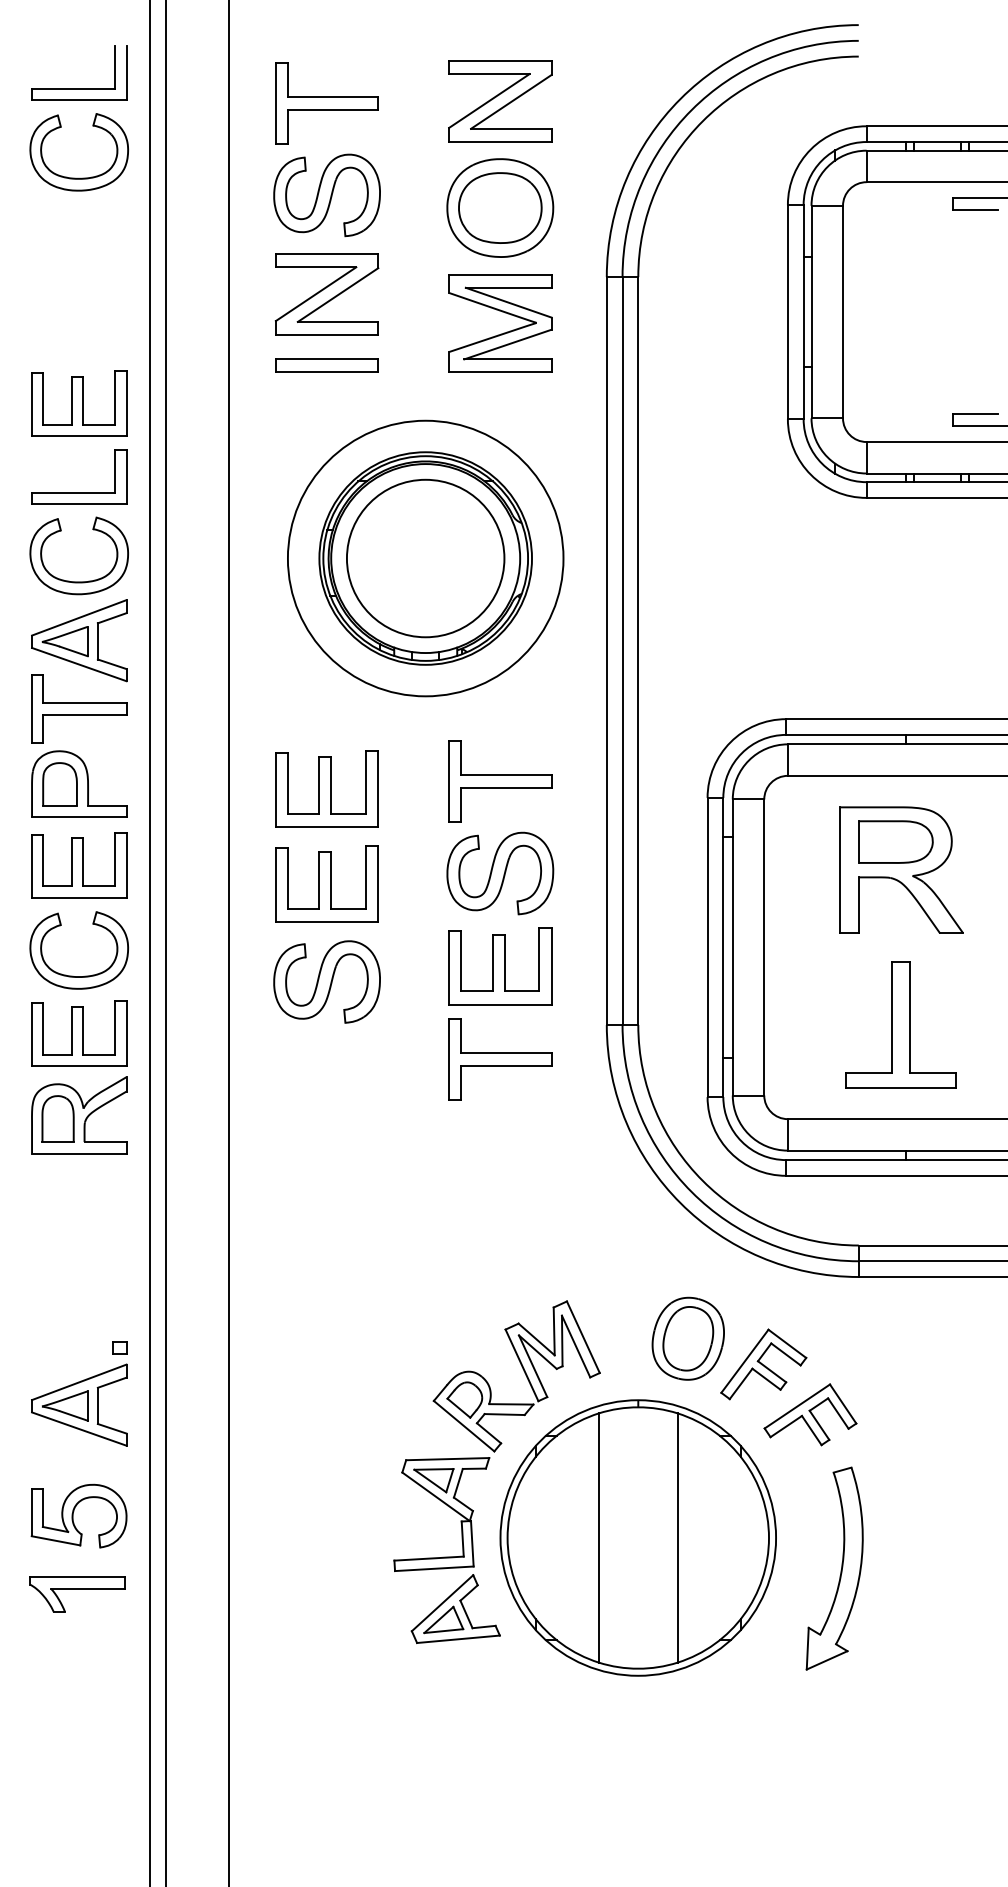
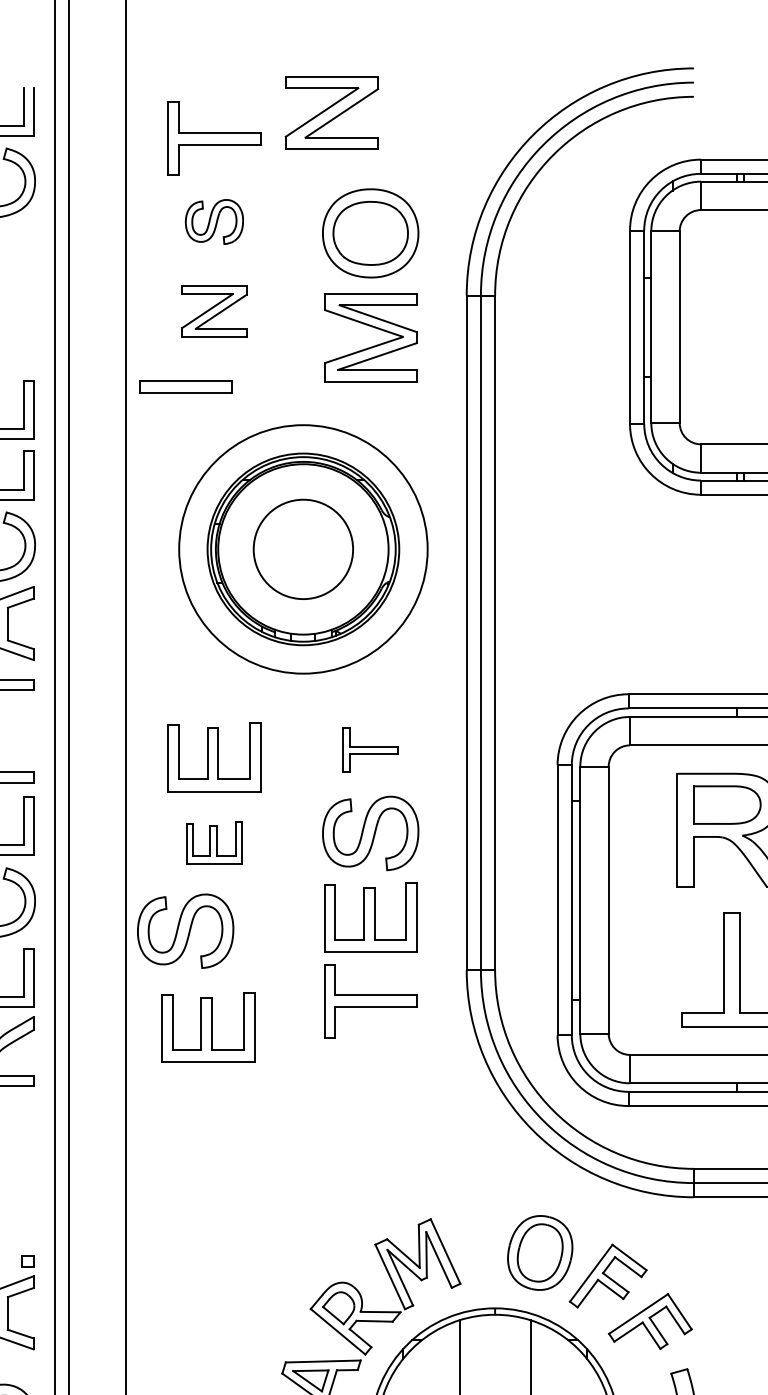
part: (500, 101) -> (332, 112), moved
part: (326, 195) -> (213, 222), size x0.6
part: (326, 294) -> (213, 311), size x0.7
part: (326, 365) -> (185, 387), moved
circle: (425, 558) -> (303, 549), size x0.7
part: (500, 781) -> (370, 750), size x0.6
part: (326, 883) -> (213, 842), size x0.6
part: (326, 981) -> (185, 930), moved
part: (320, 1088) -> (208, 1027), added

